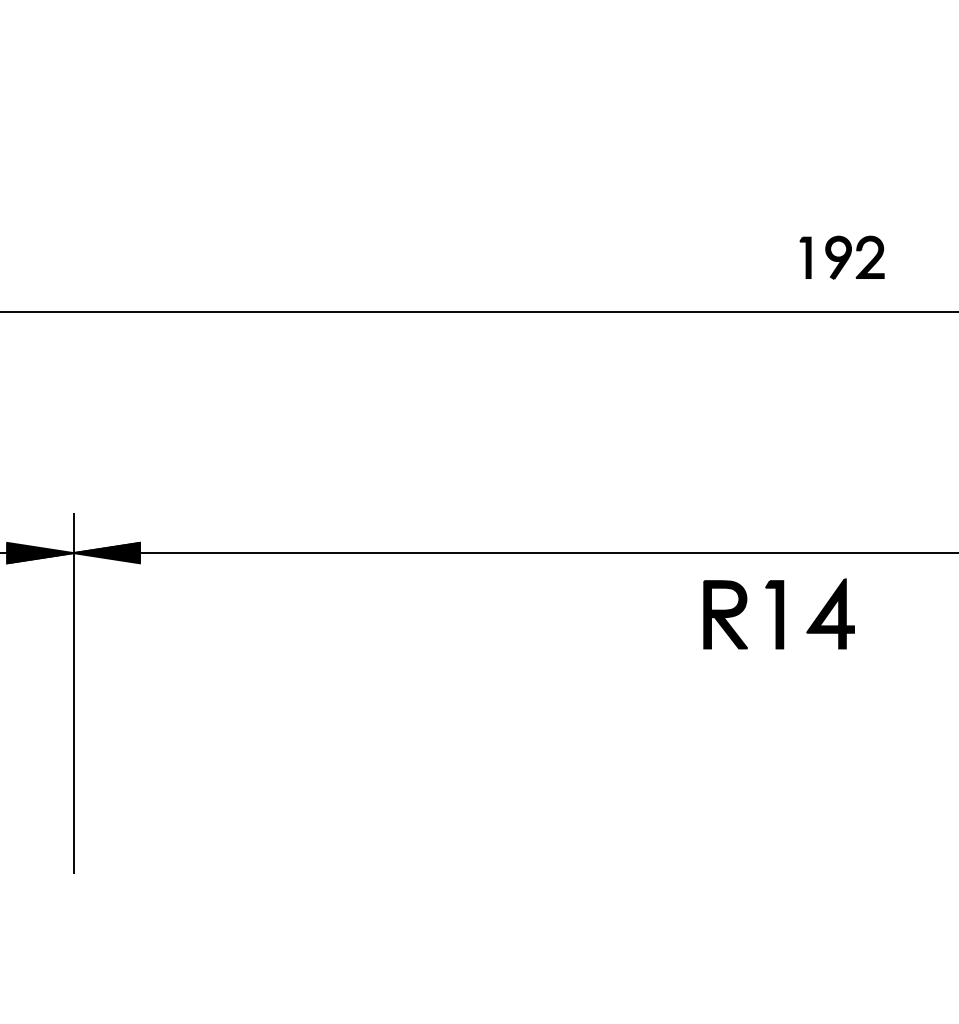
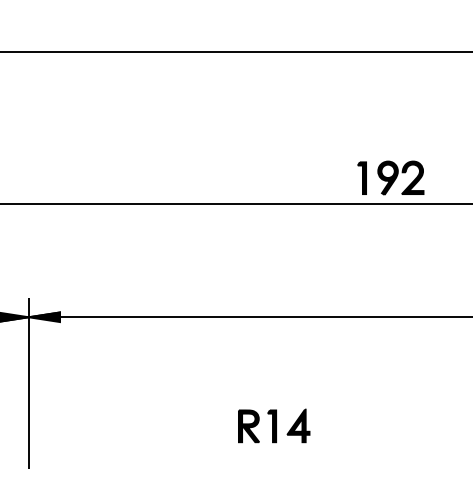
part: (841, 256) -> (390, 177), size x1.67
part: (779, 613) -> (274, 425), moved

